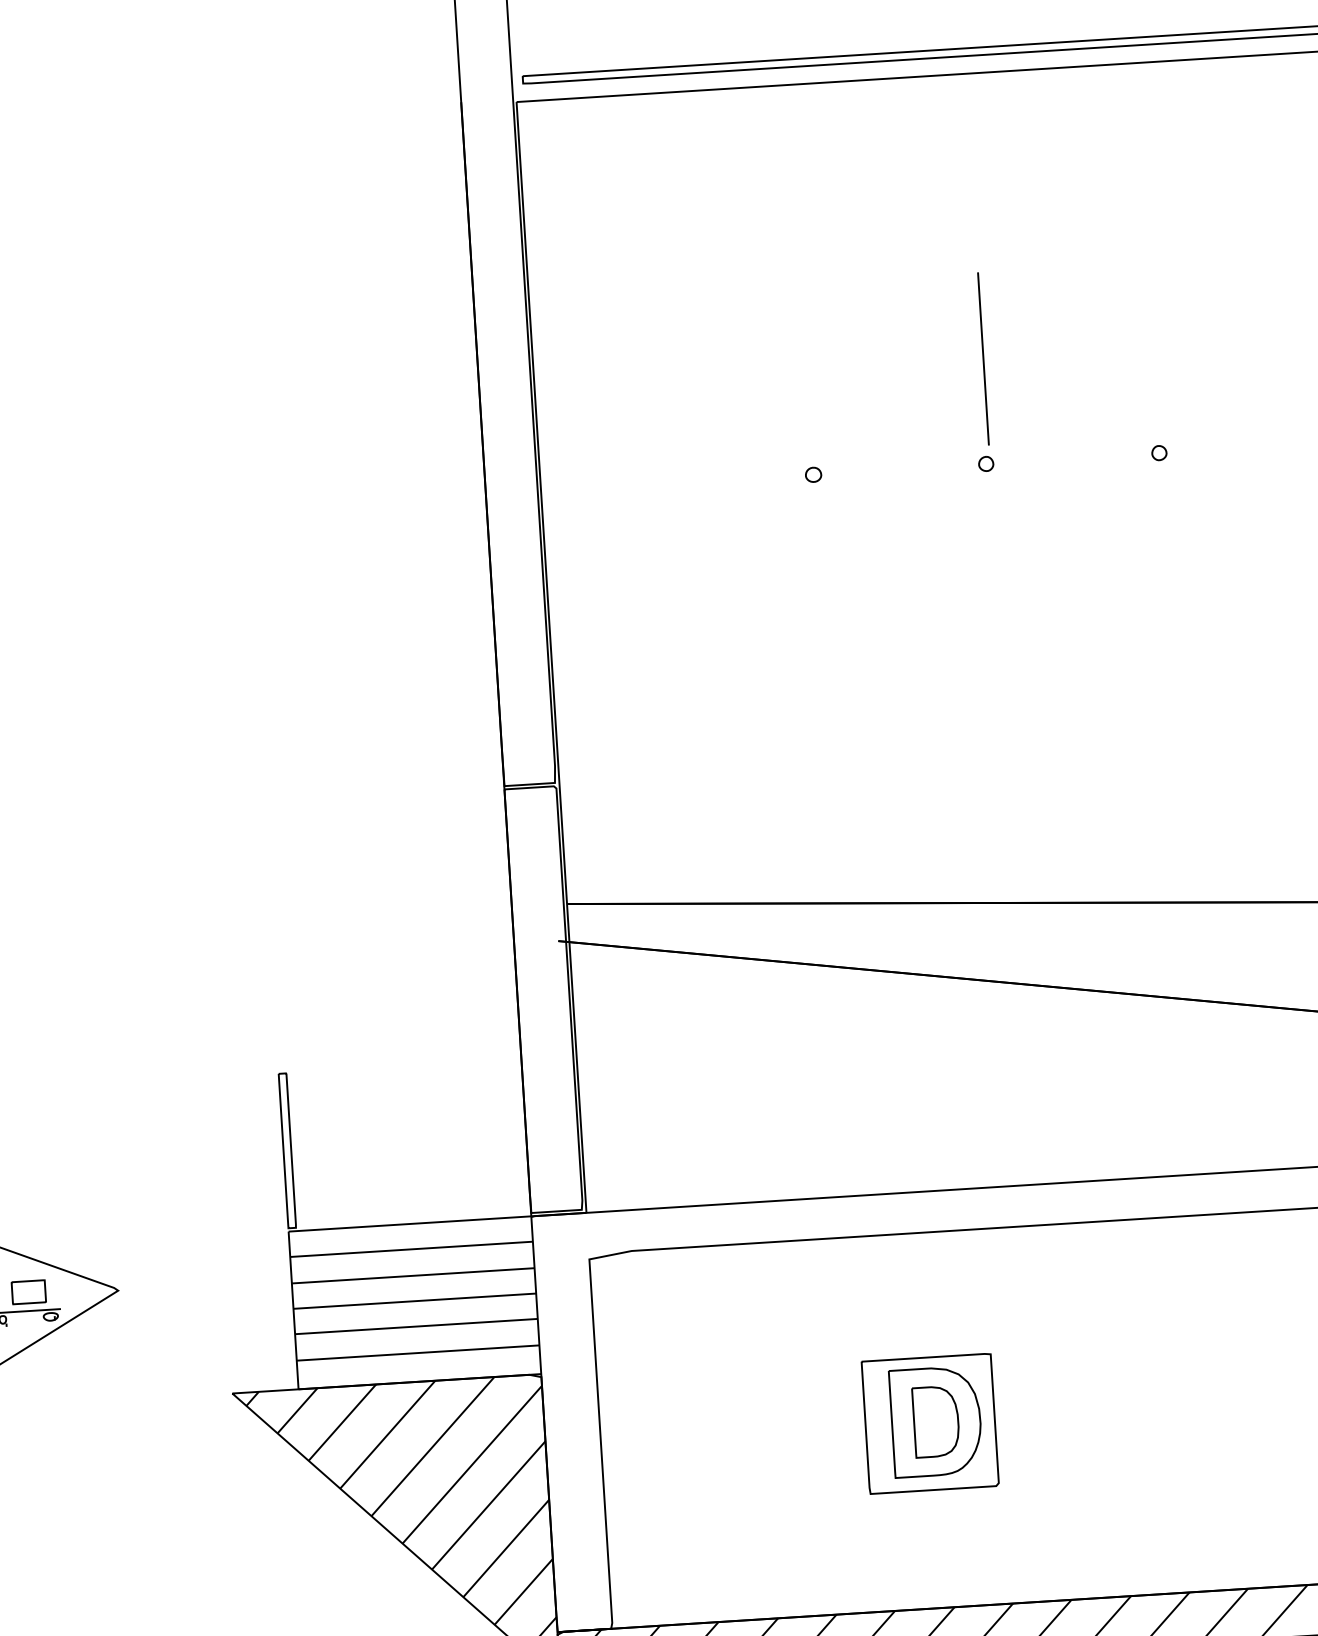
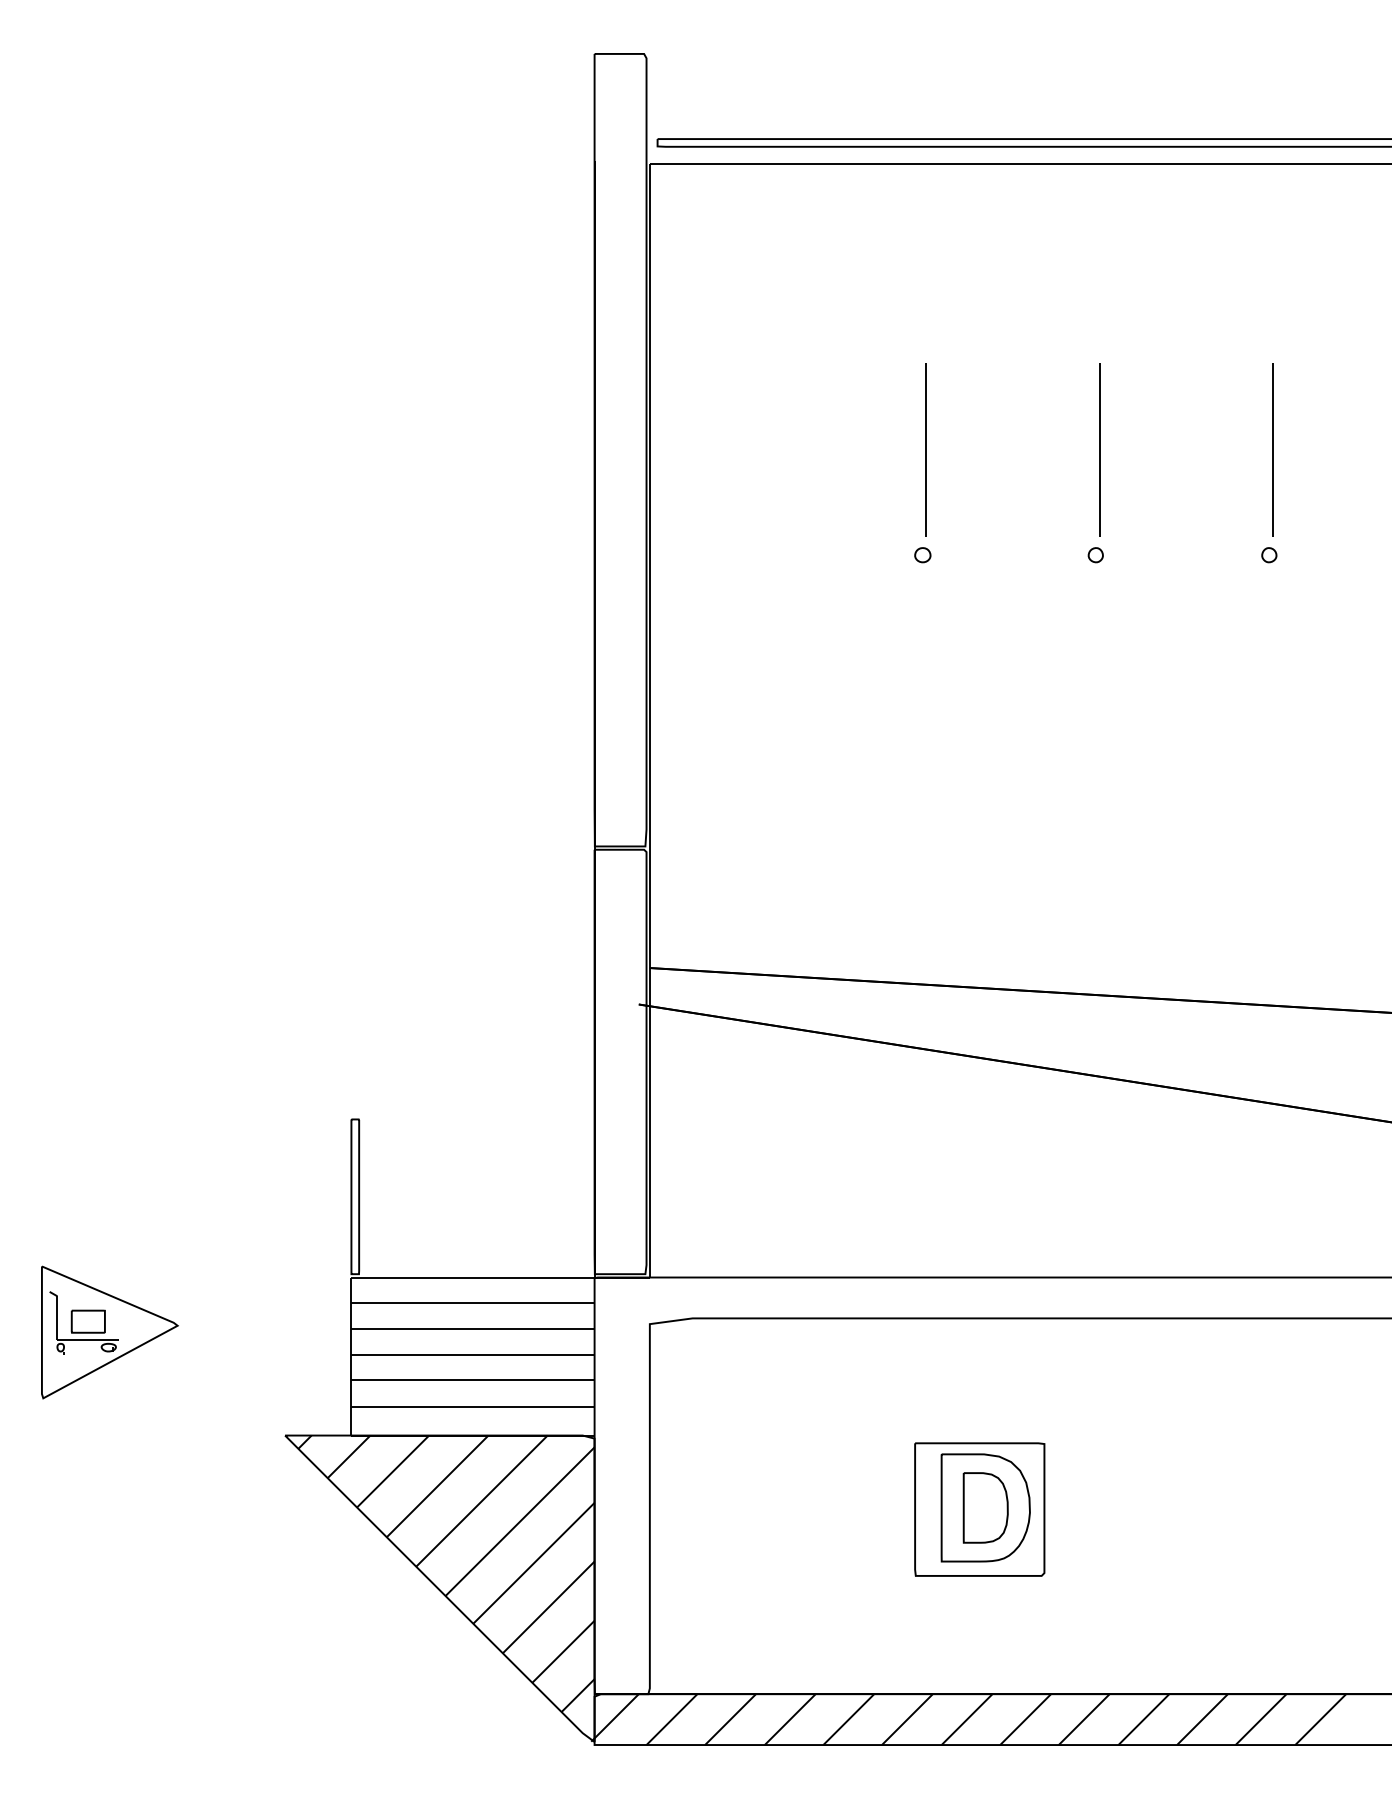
line: (1155, 347) -> (1272, 449), added
line: (809, 369) -> (925, 449), added

